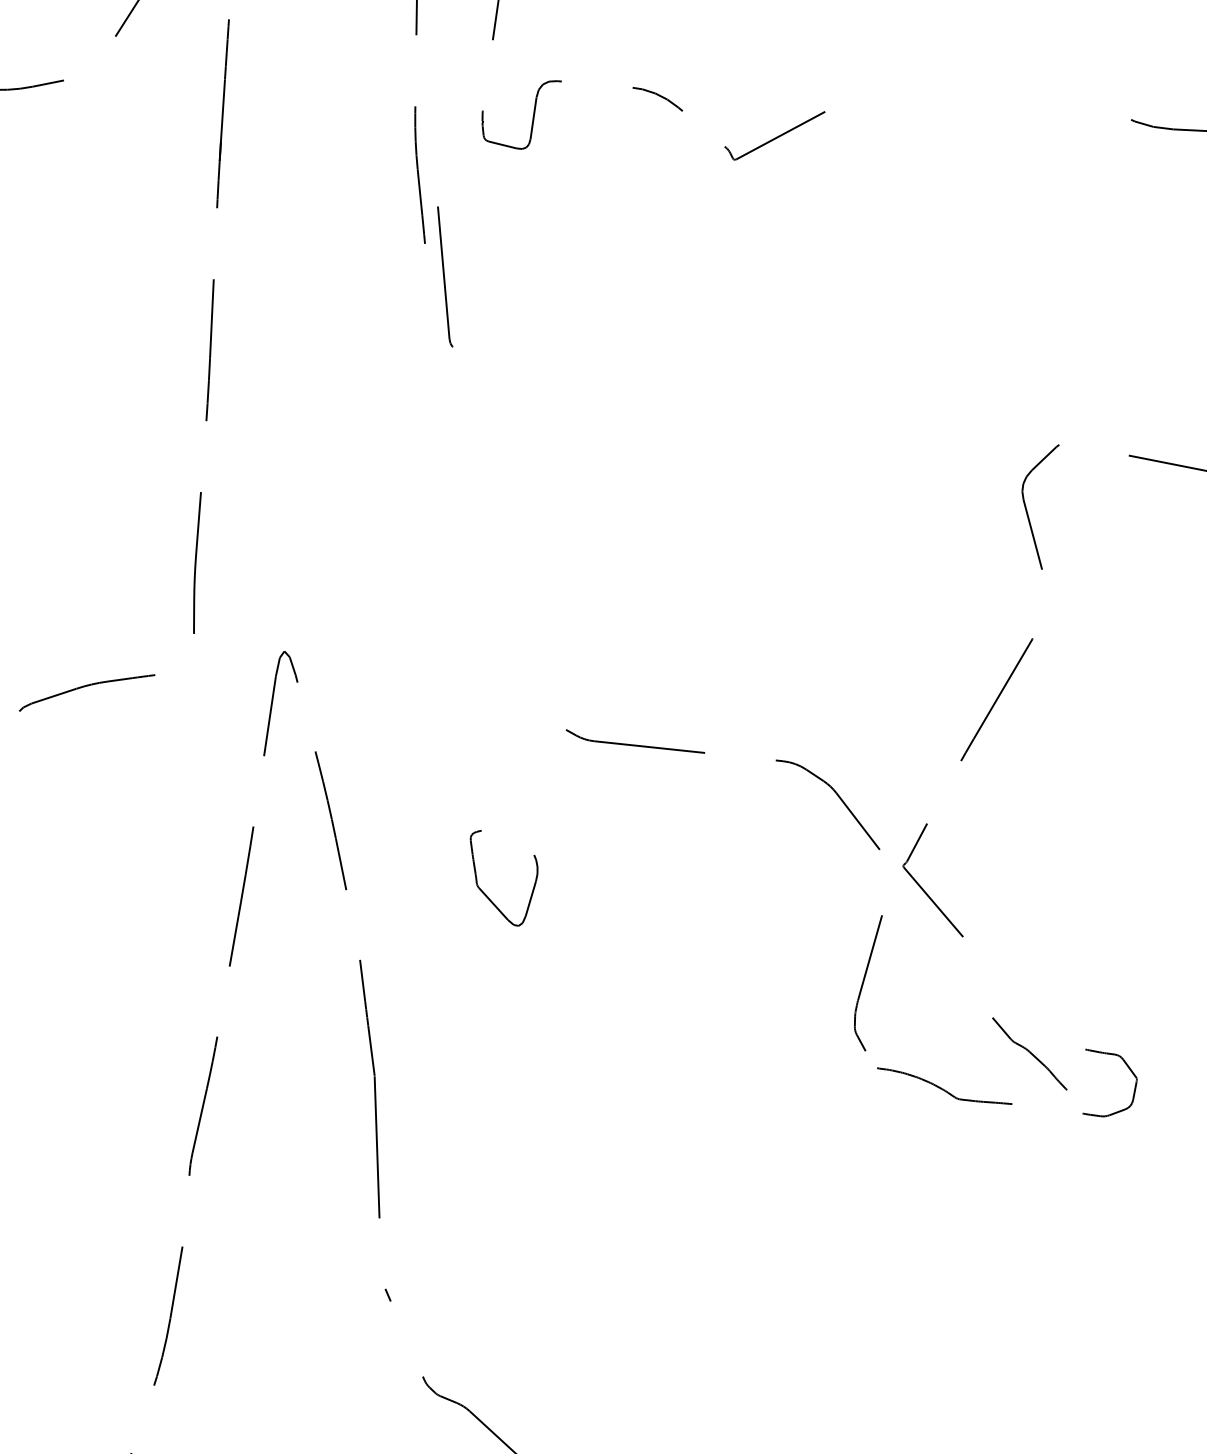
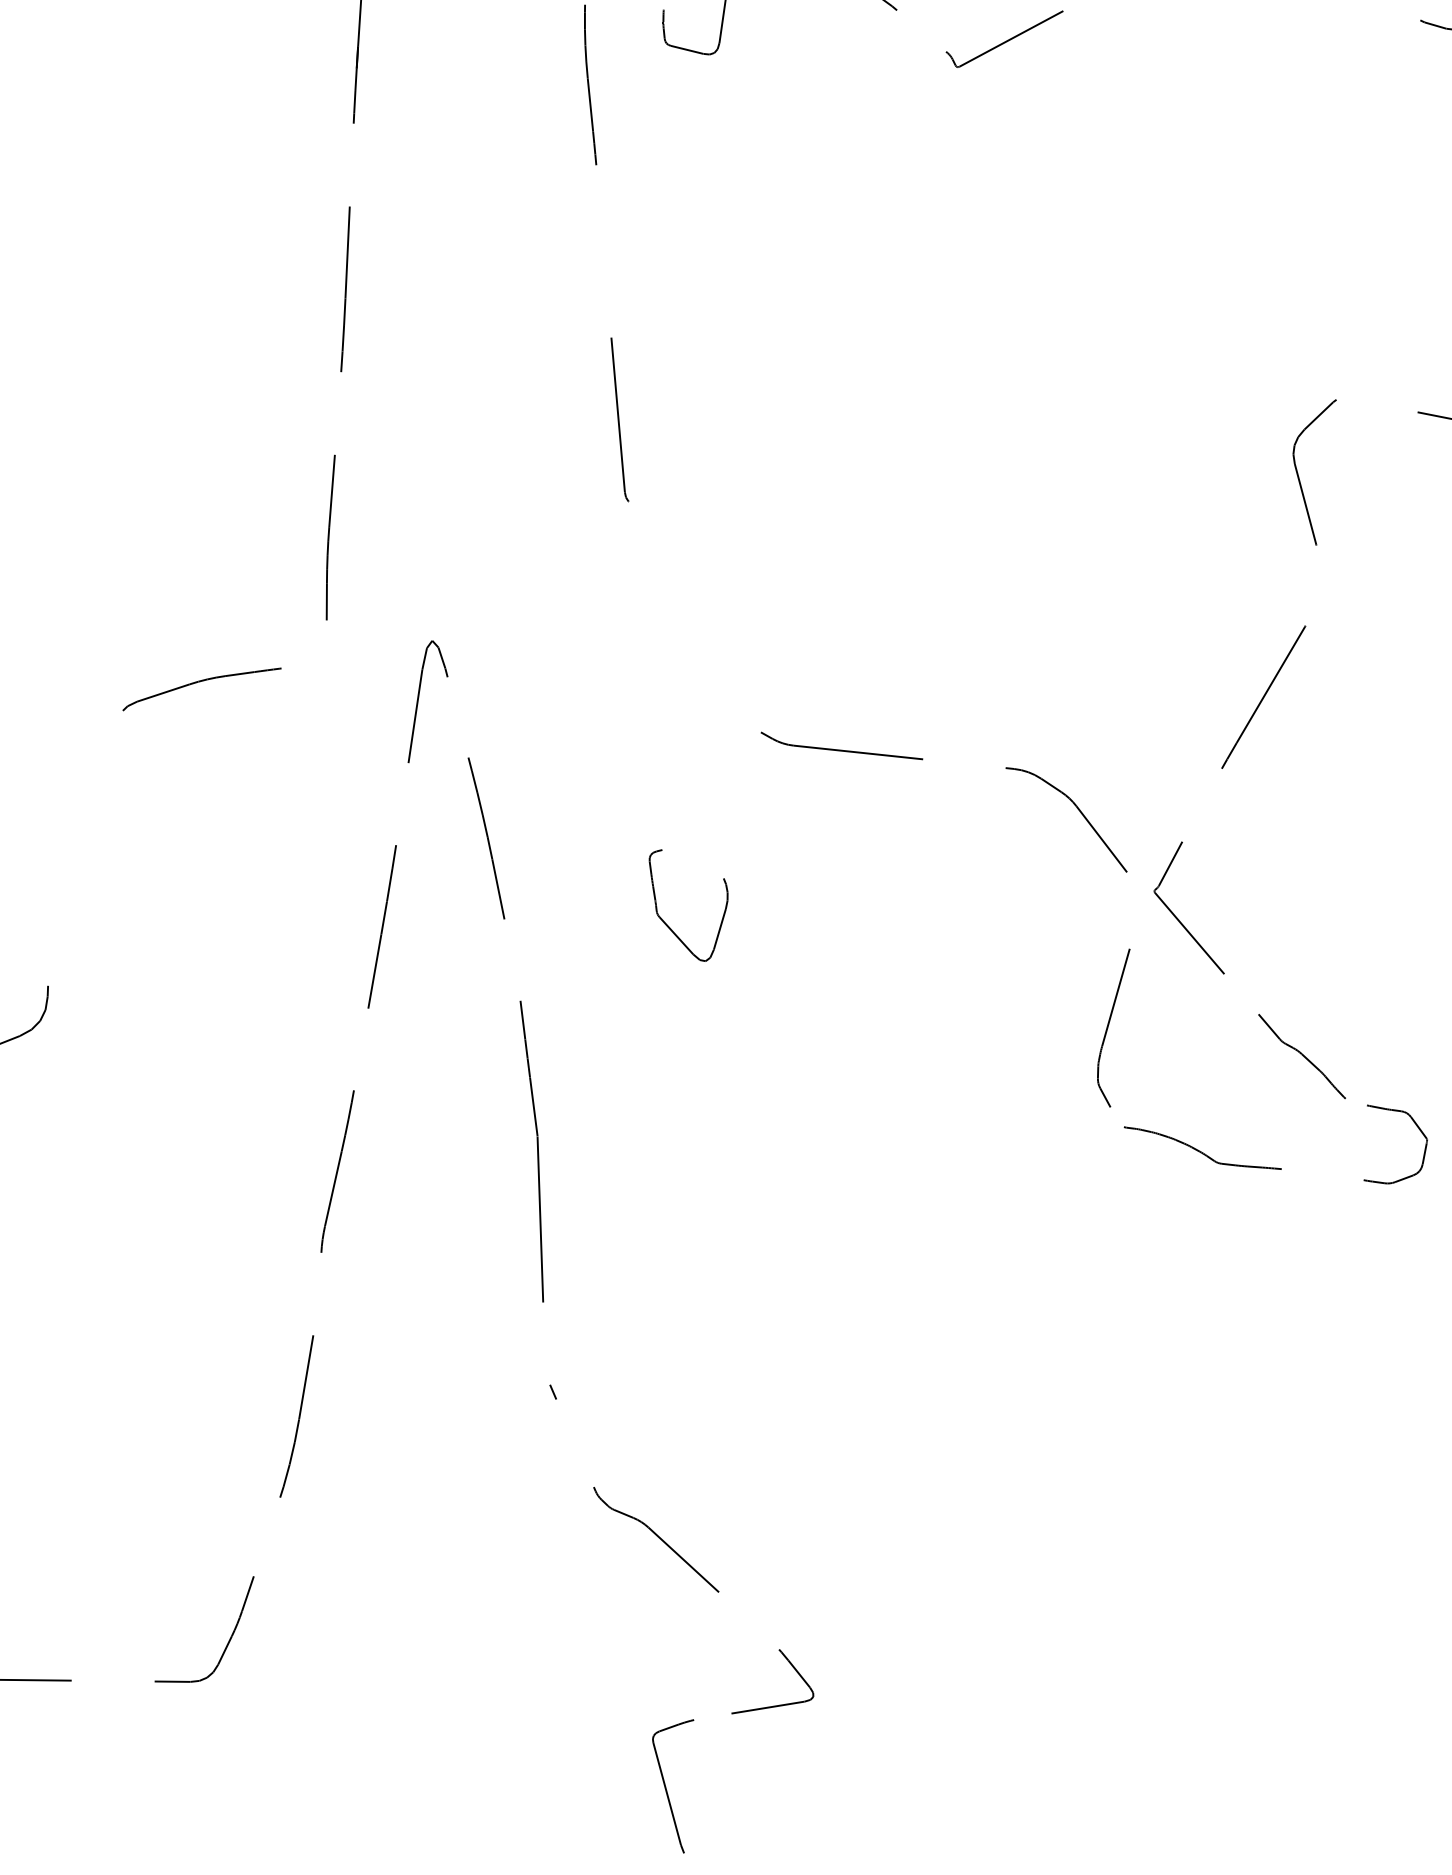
curve: (444, 276) -> (619, 419), moved
curve: (1029, 1053) -> (1301, 1055), moved

